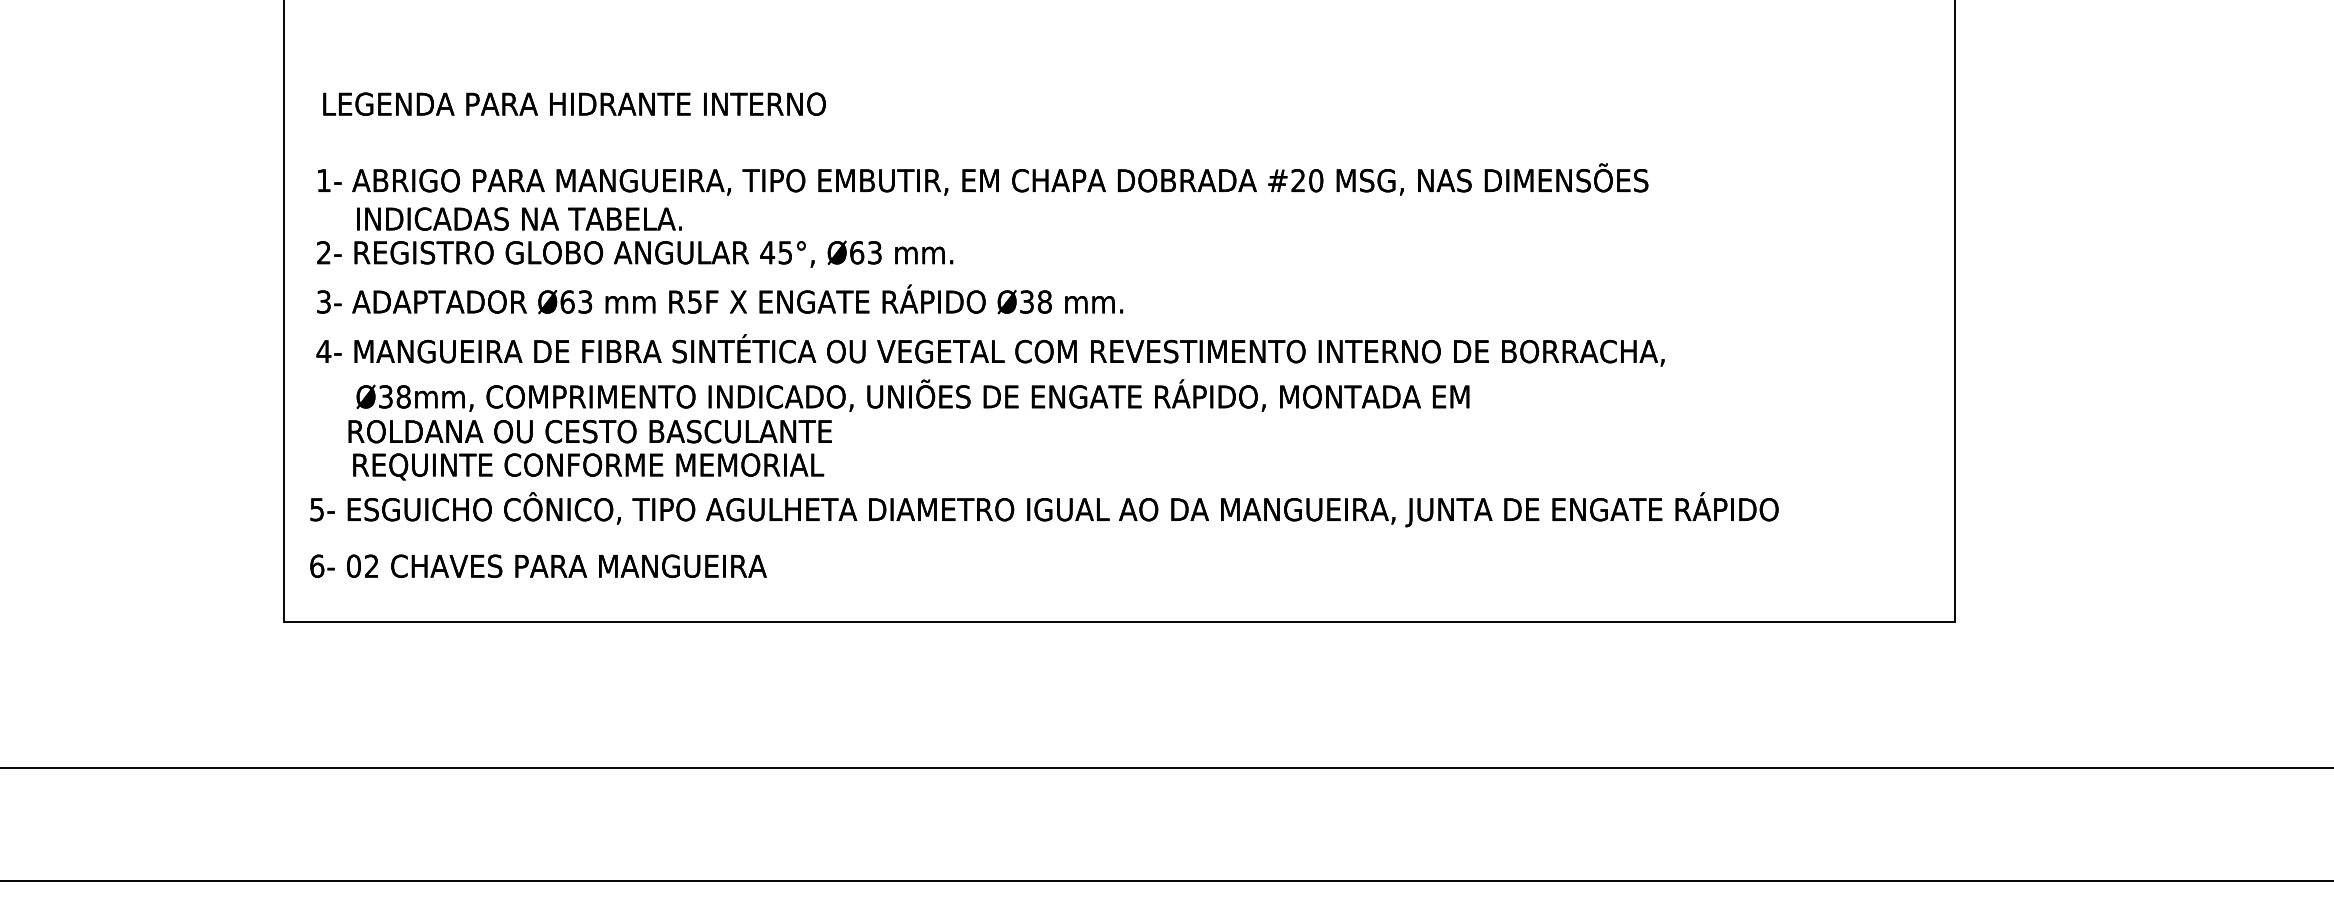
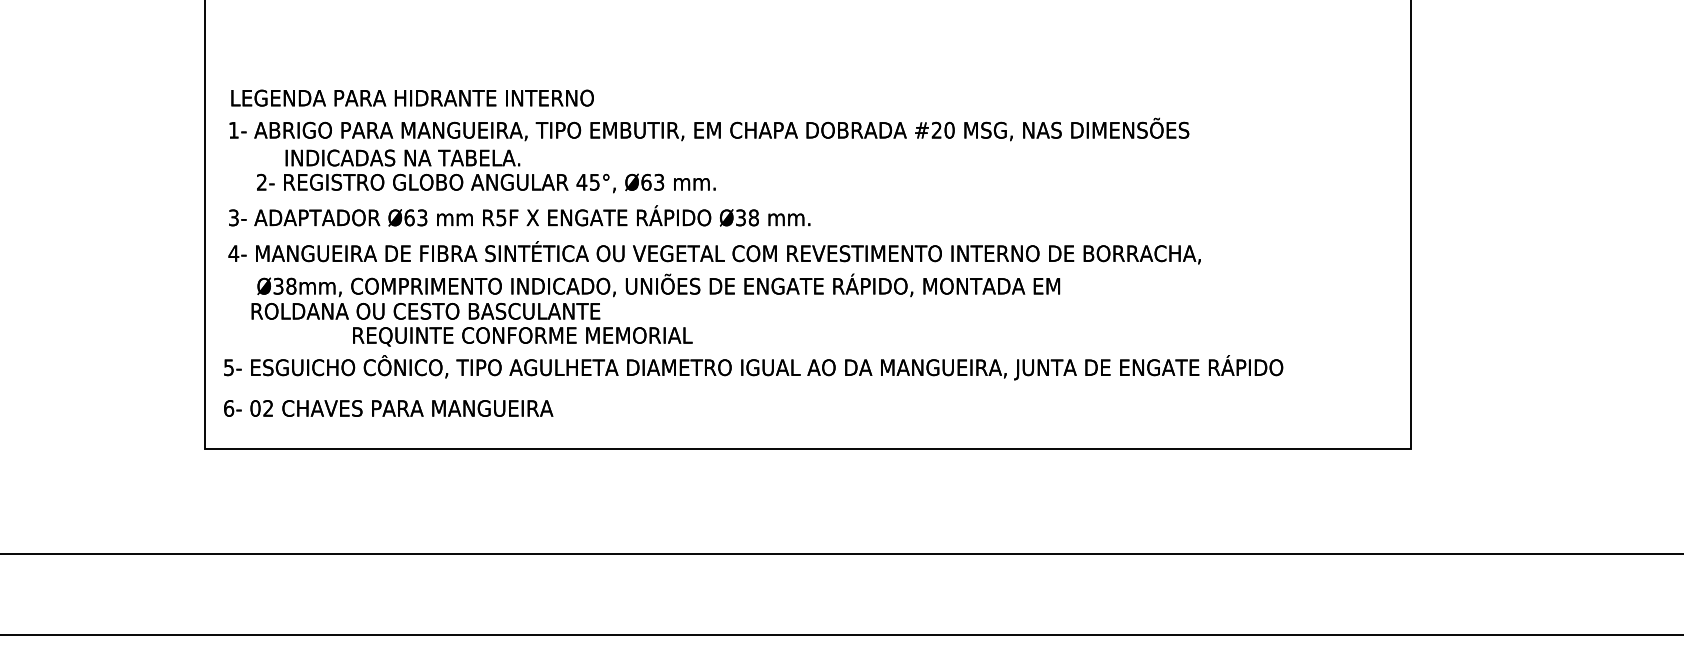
text: (574, 103) -> (412, 97), moved
text: (635, 237) -> (486, 171), moved
text: (588, 466) -> (522, 336), moved

